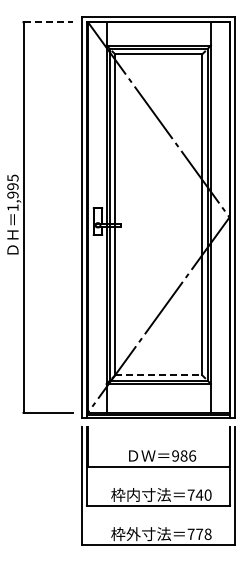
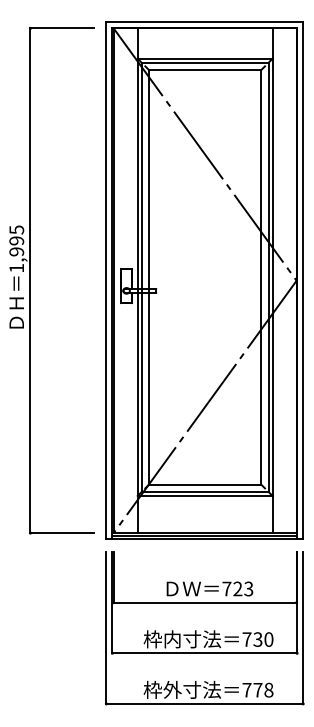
line: (48, 22) -> (62, 28), dashed -> solid
line: (159, 375) -> (206, 484), dashed -> solid
text: (184, 455) -> (238, 588), 986 -> 723
text: (199, 494) -> (257, 638), 740 -> 730

